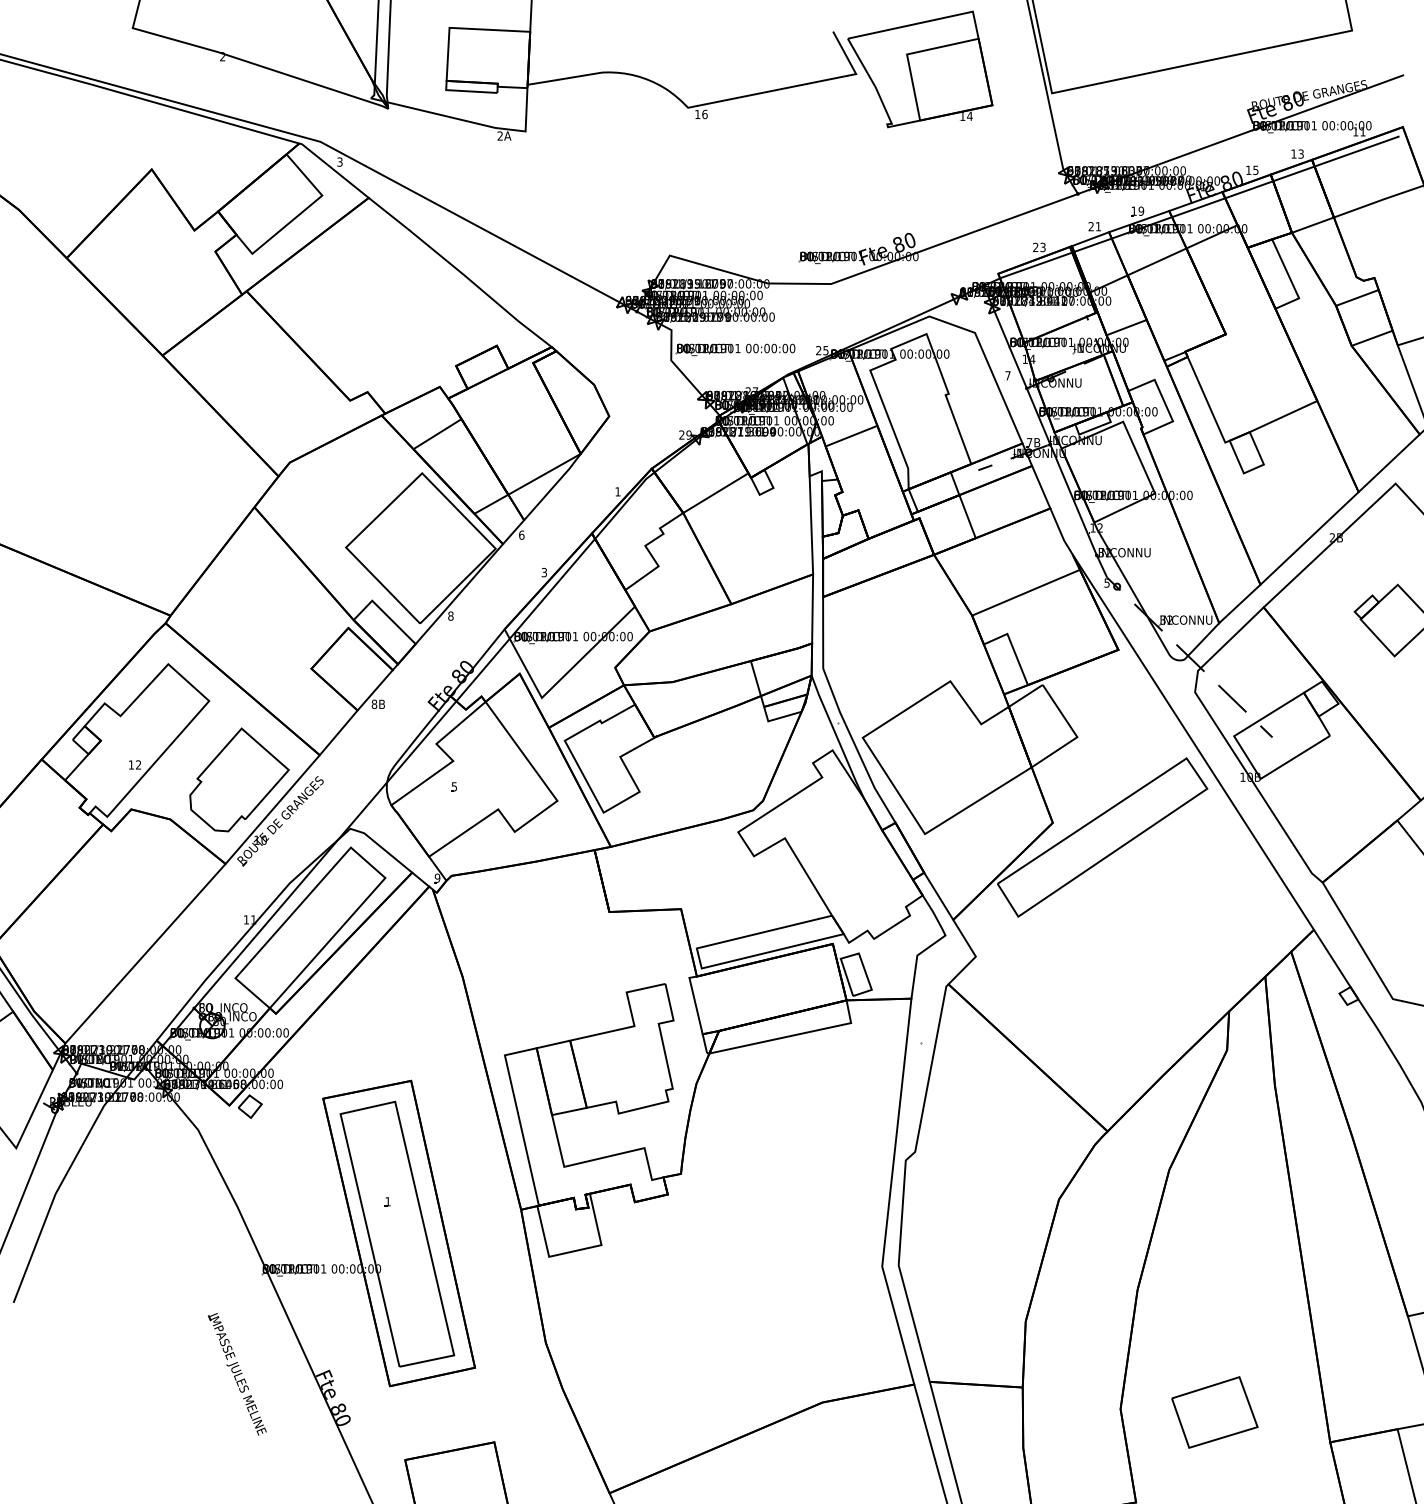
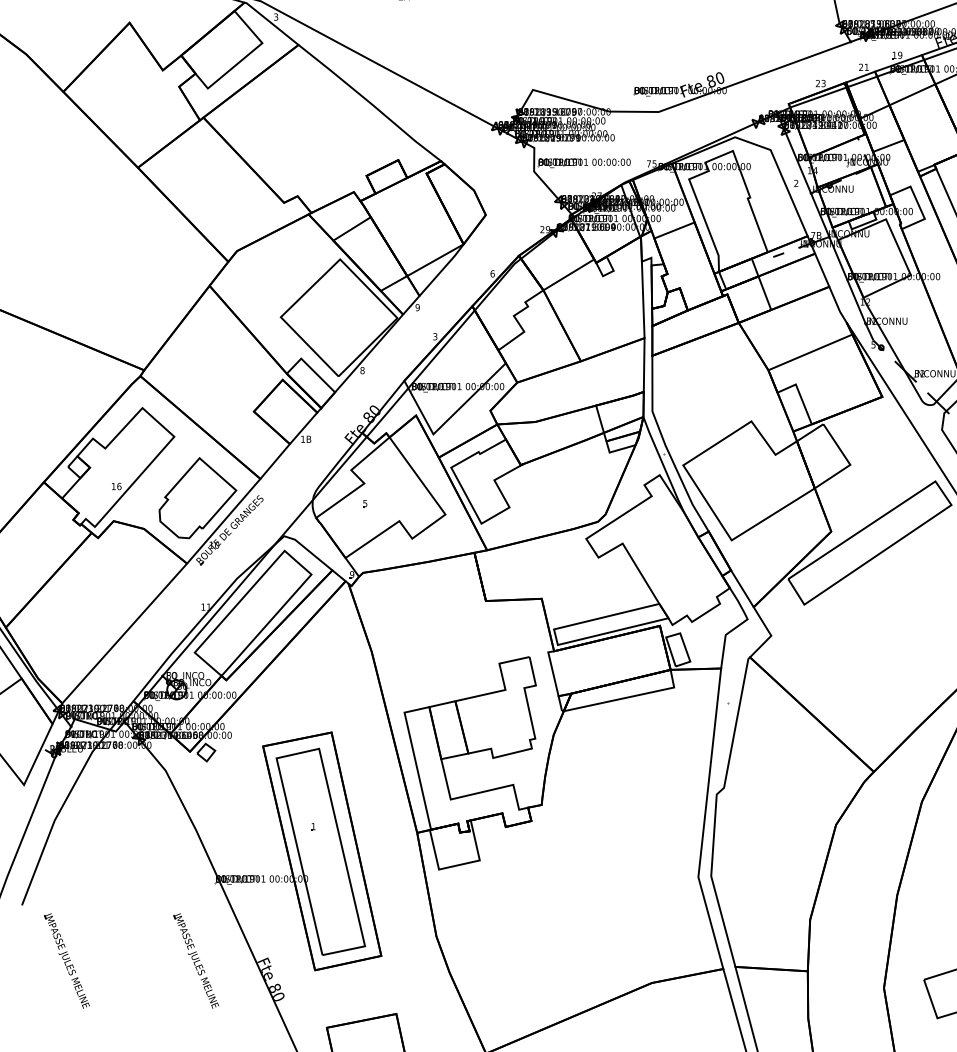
text: (818, 350) -> (648, 163), 25 -> 75
text: (1007, 375) -> (795, 183), 7 -> 2
text: (617, 491) -> (492, 273), 1 -> 6
text: (521, 534) -> (417, 307), 6 -> 9
text: (374, 704) -> (303, 439), 8B -> 1B
text: (138, 764) -> (119, 486), 12 -> 16
part: (71, 1374) -> (67, 961), added

